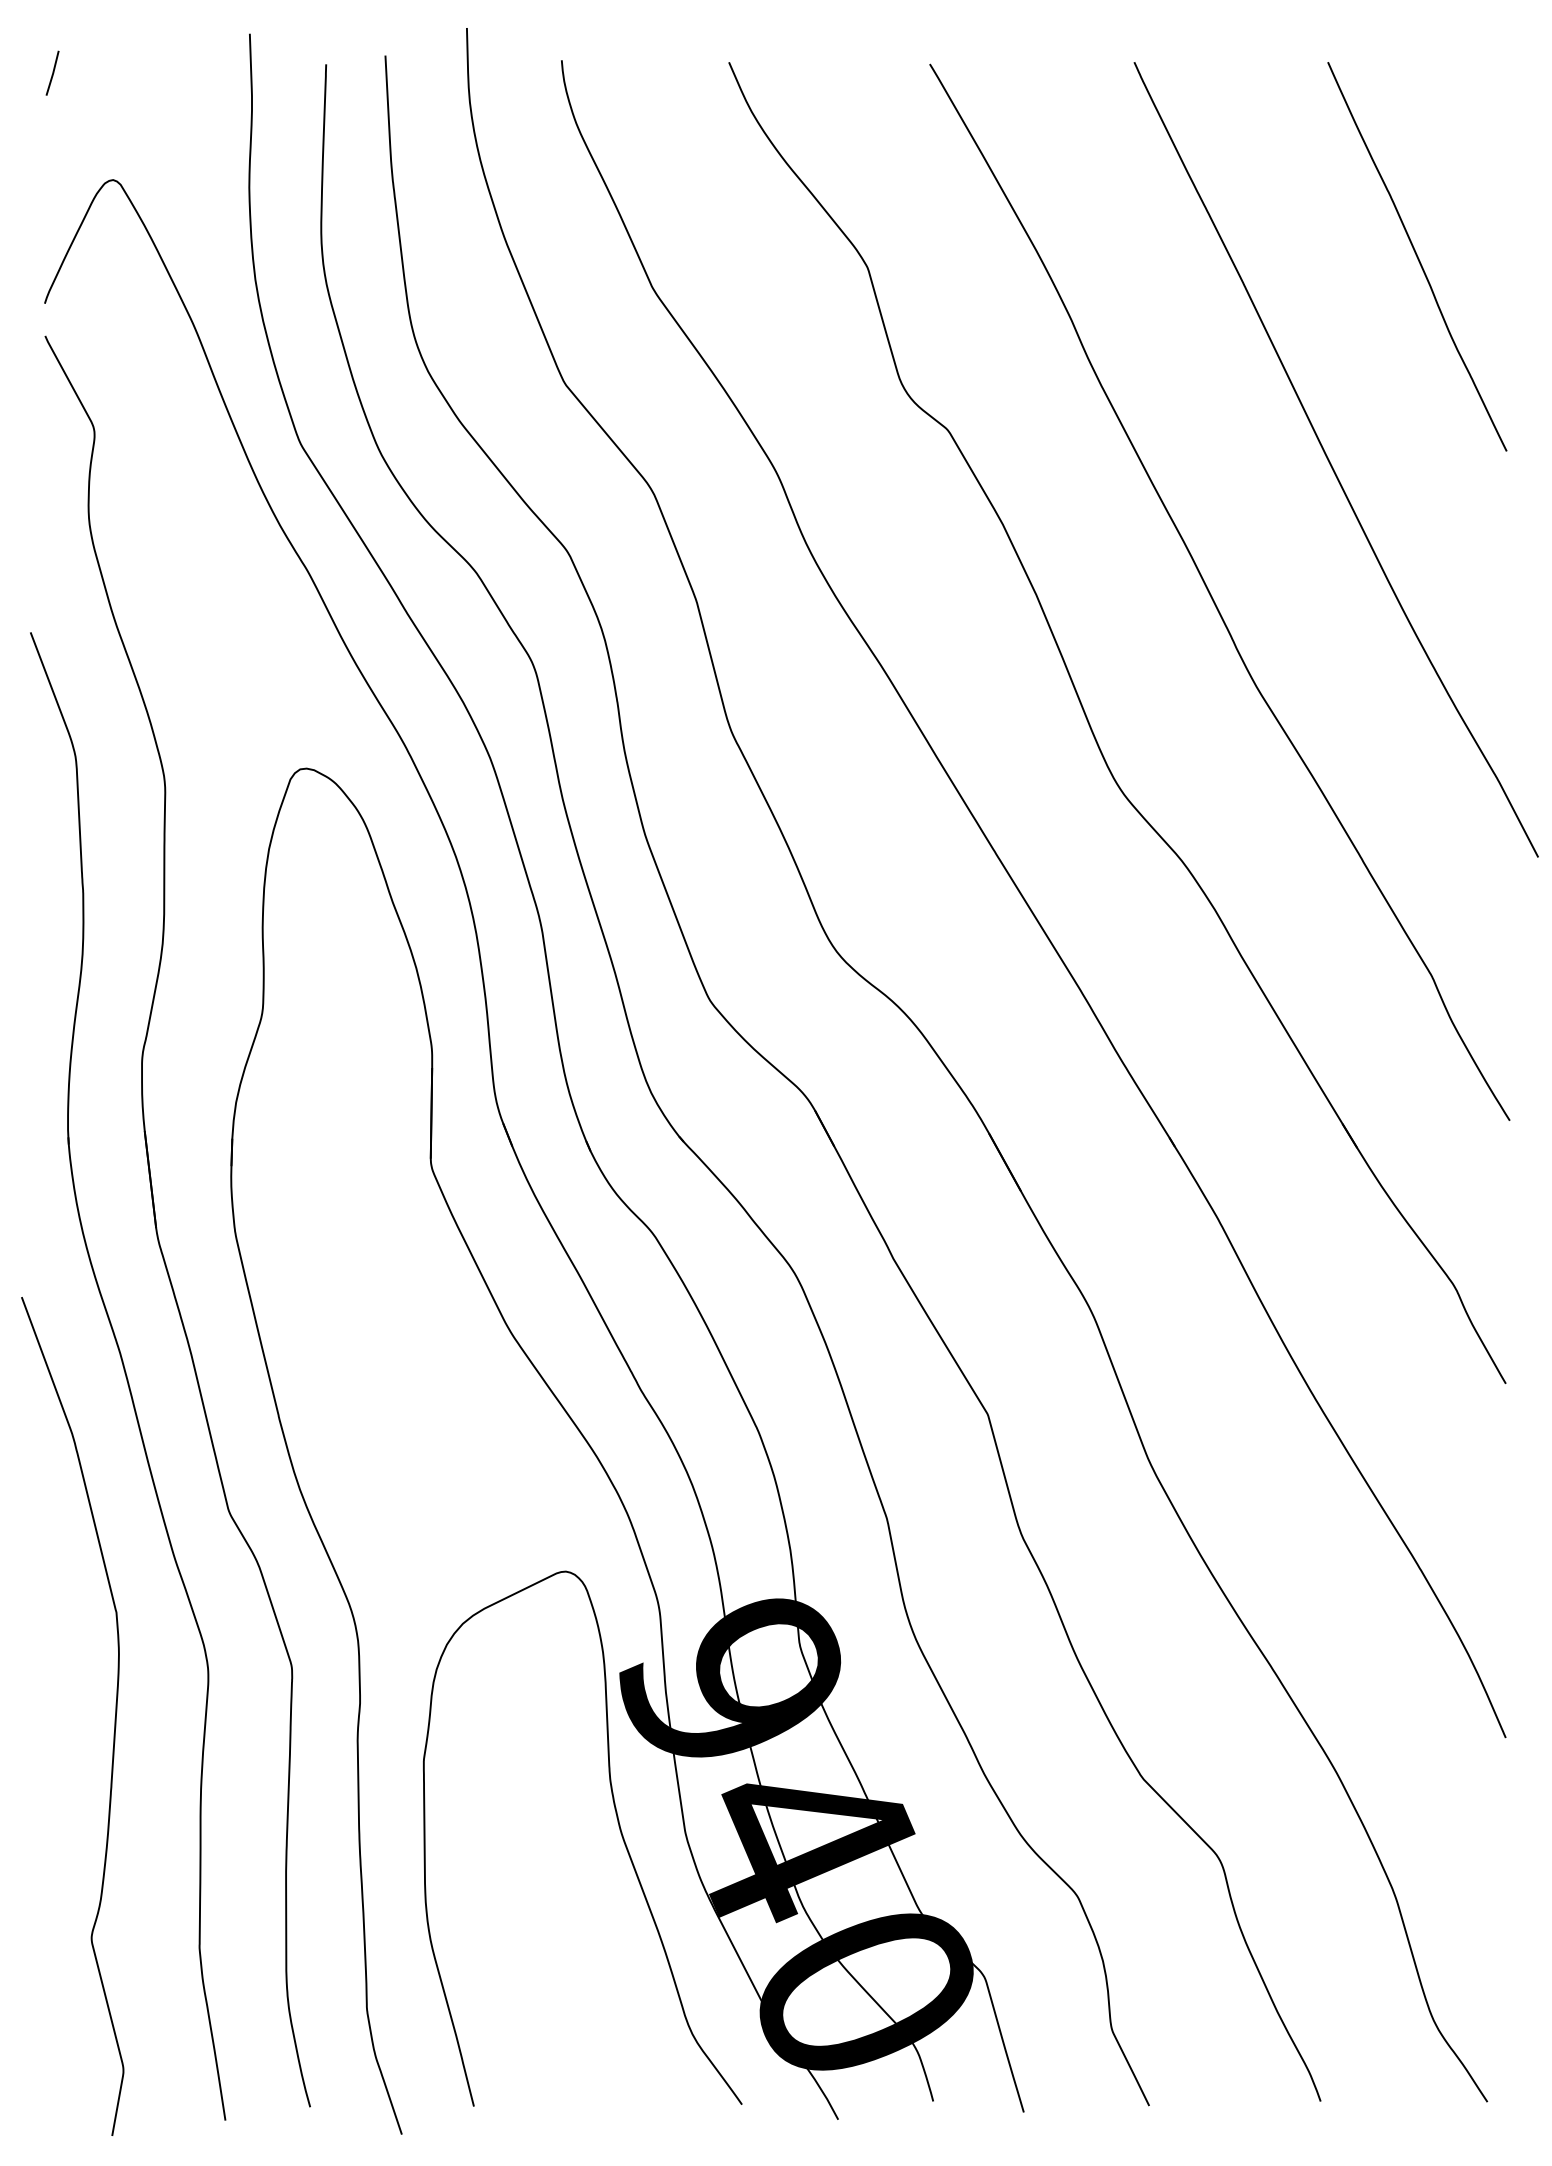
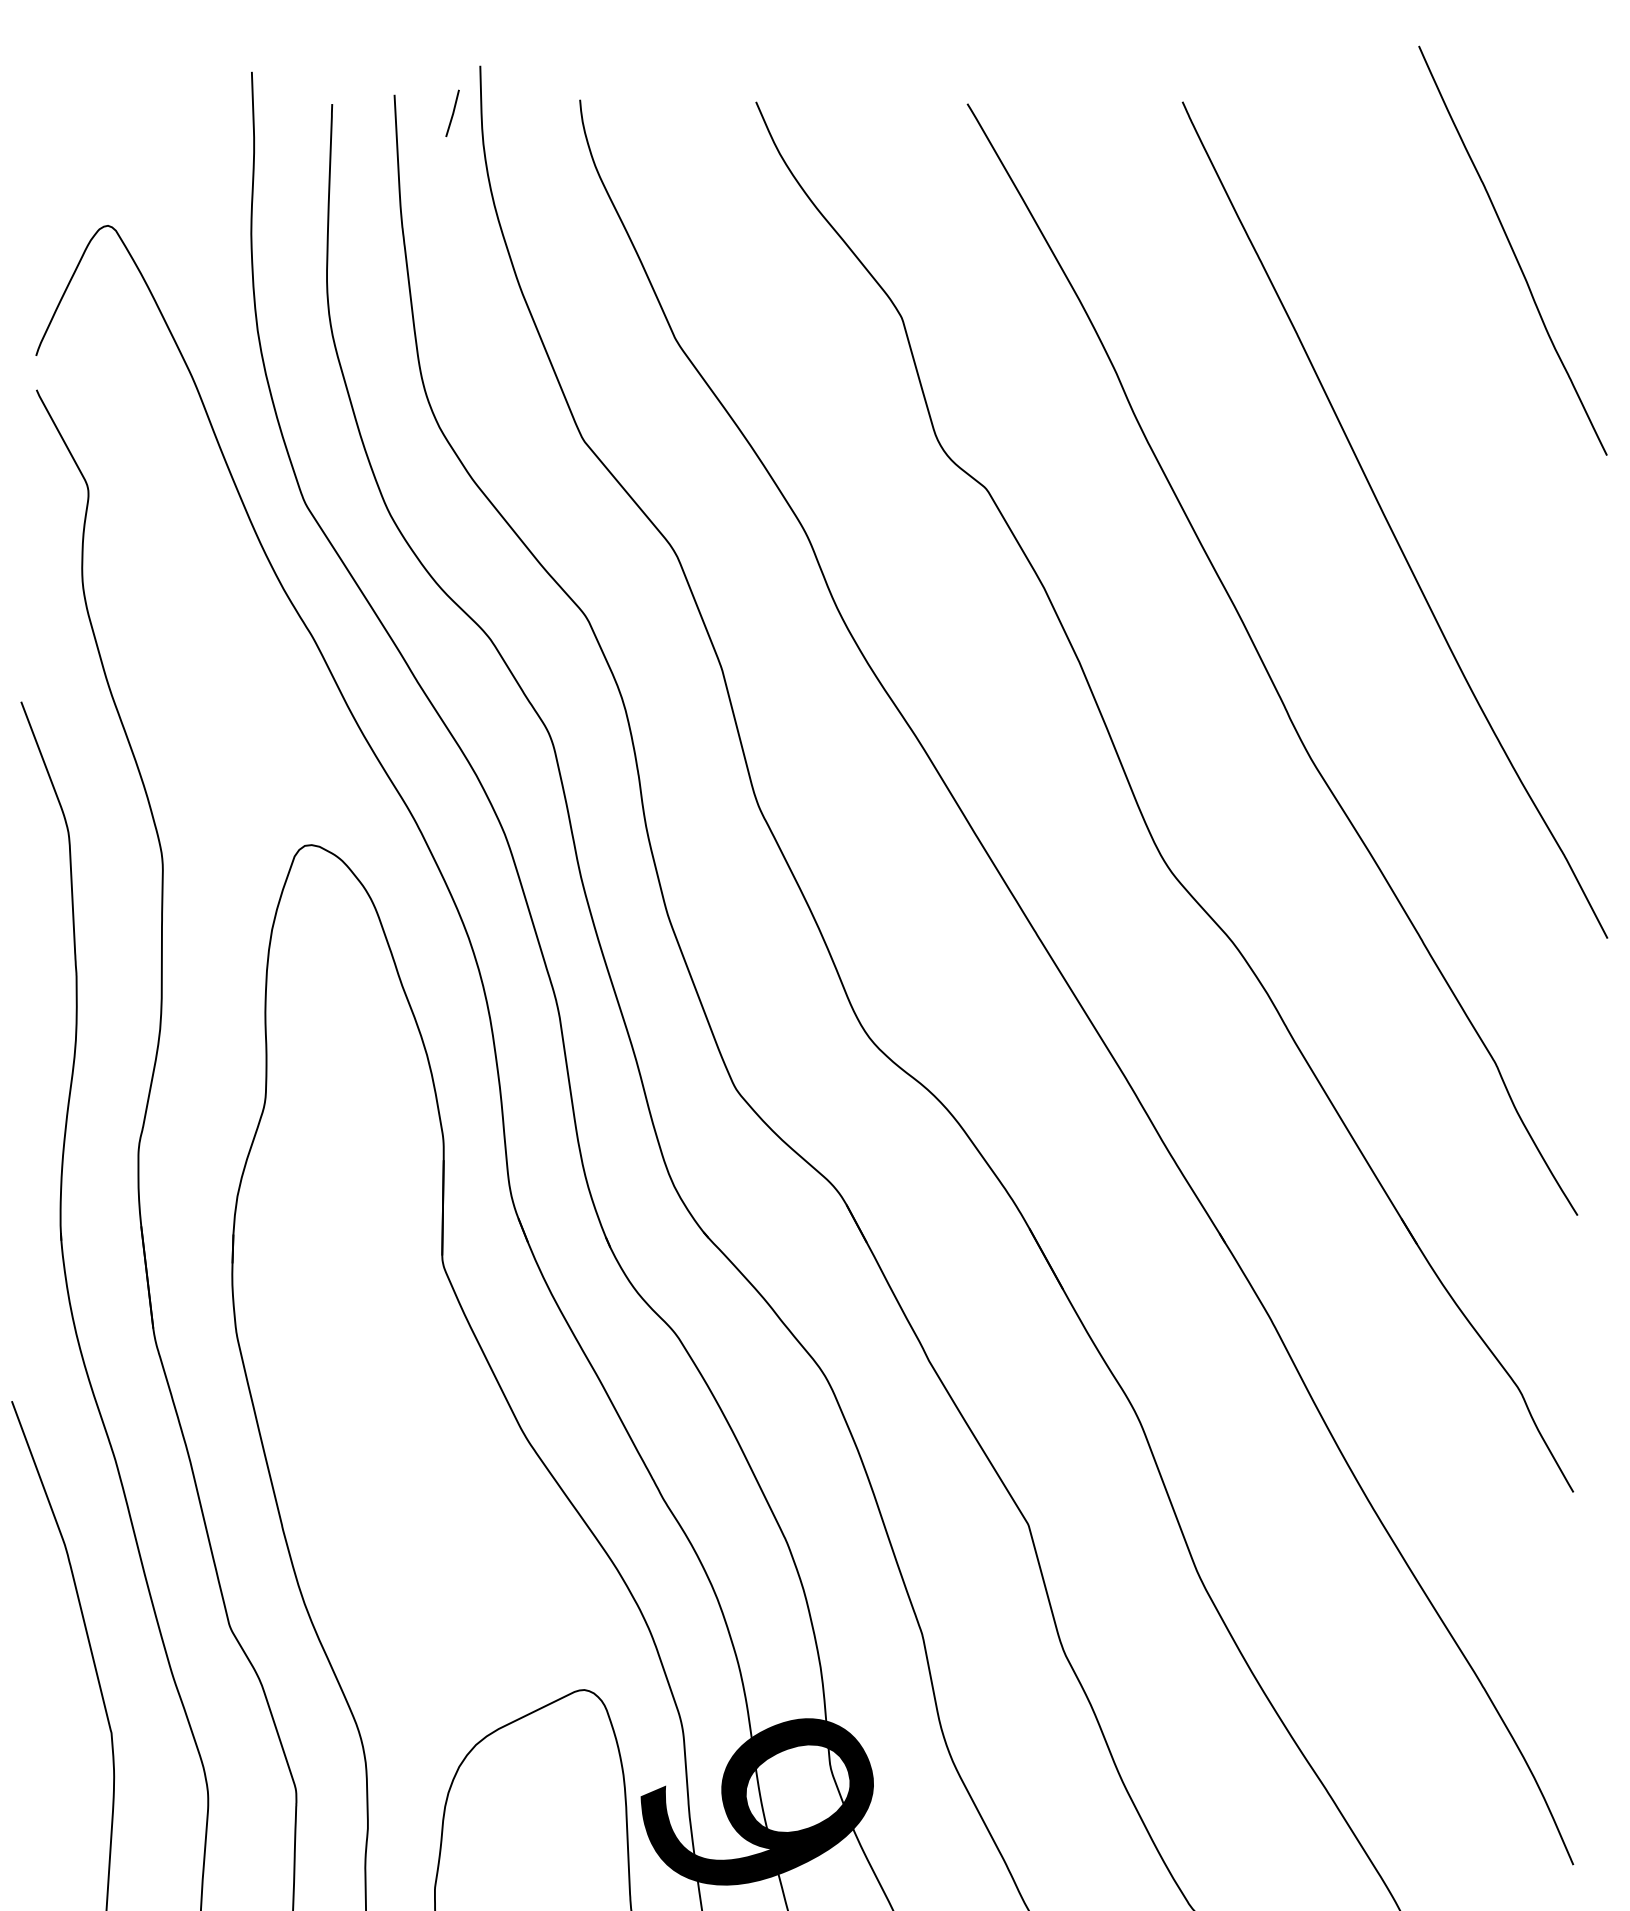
line: (52, 72) -> (452, 112), moved
curve: (1417, 256) -> (1513, 250), moved

